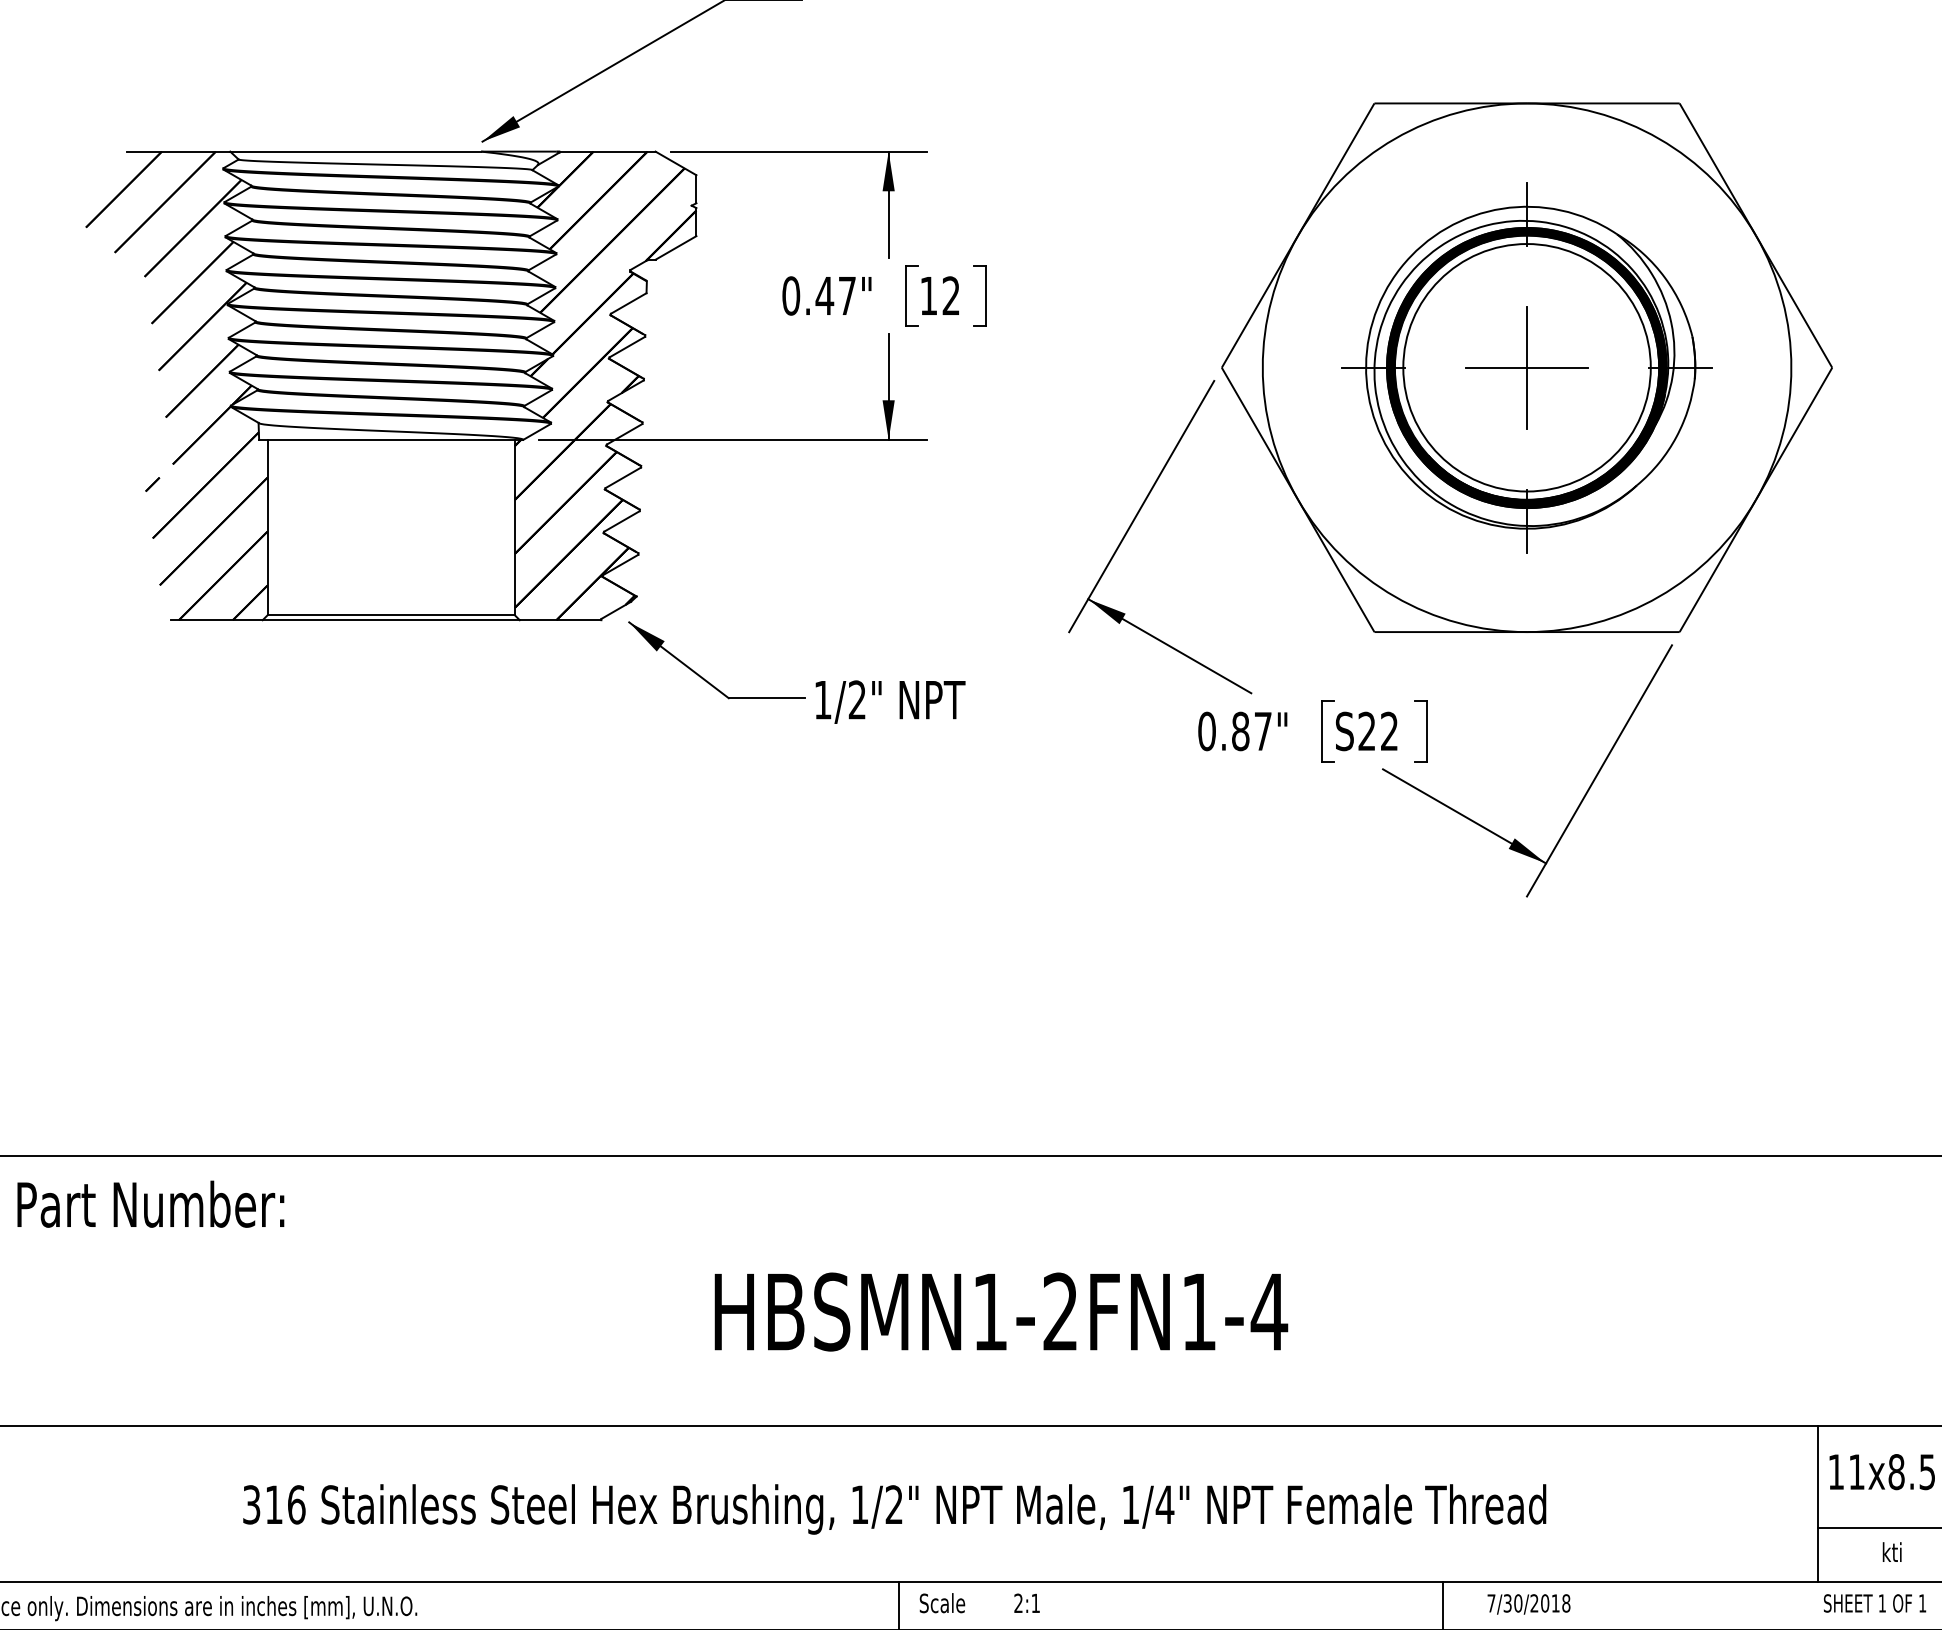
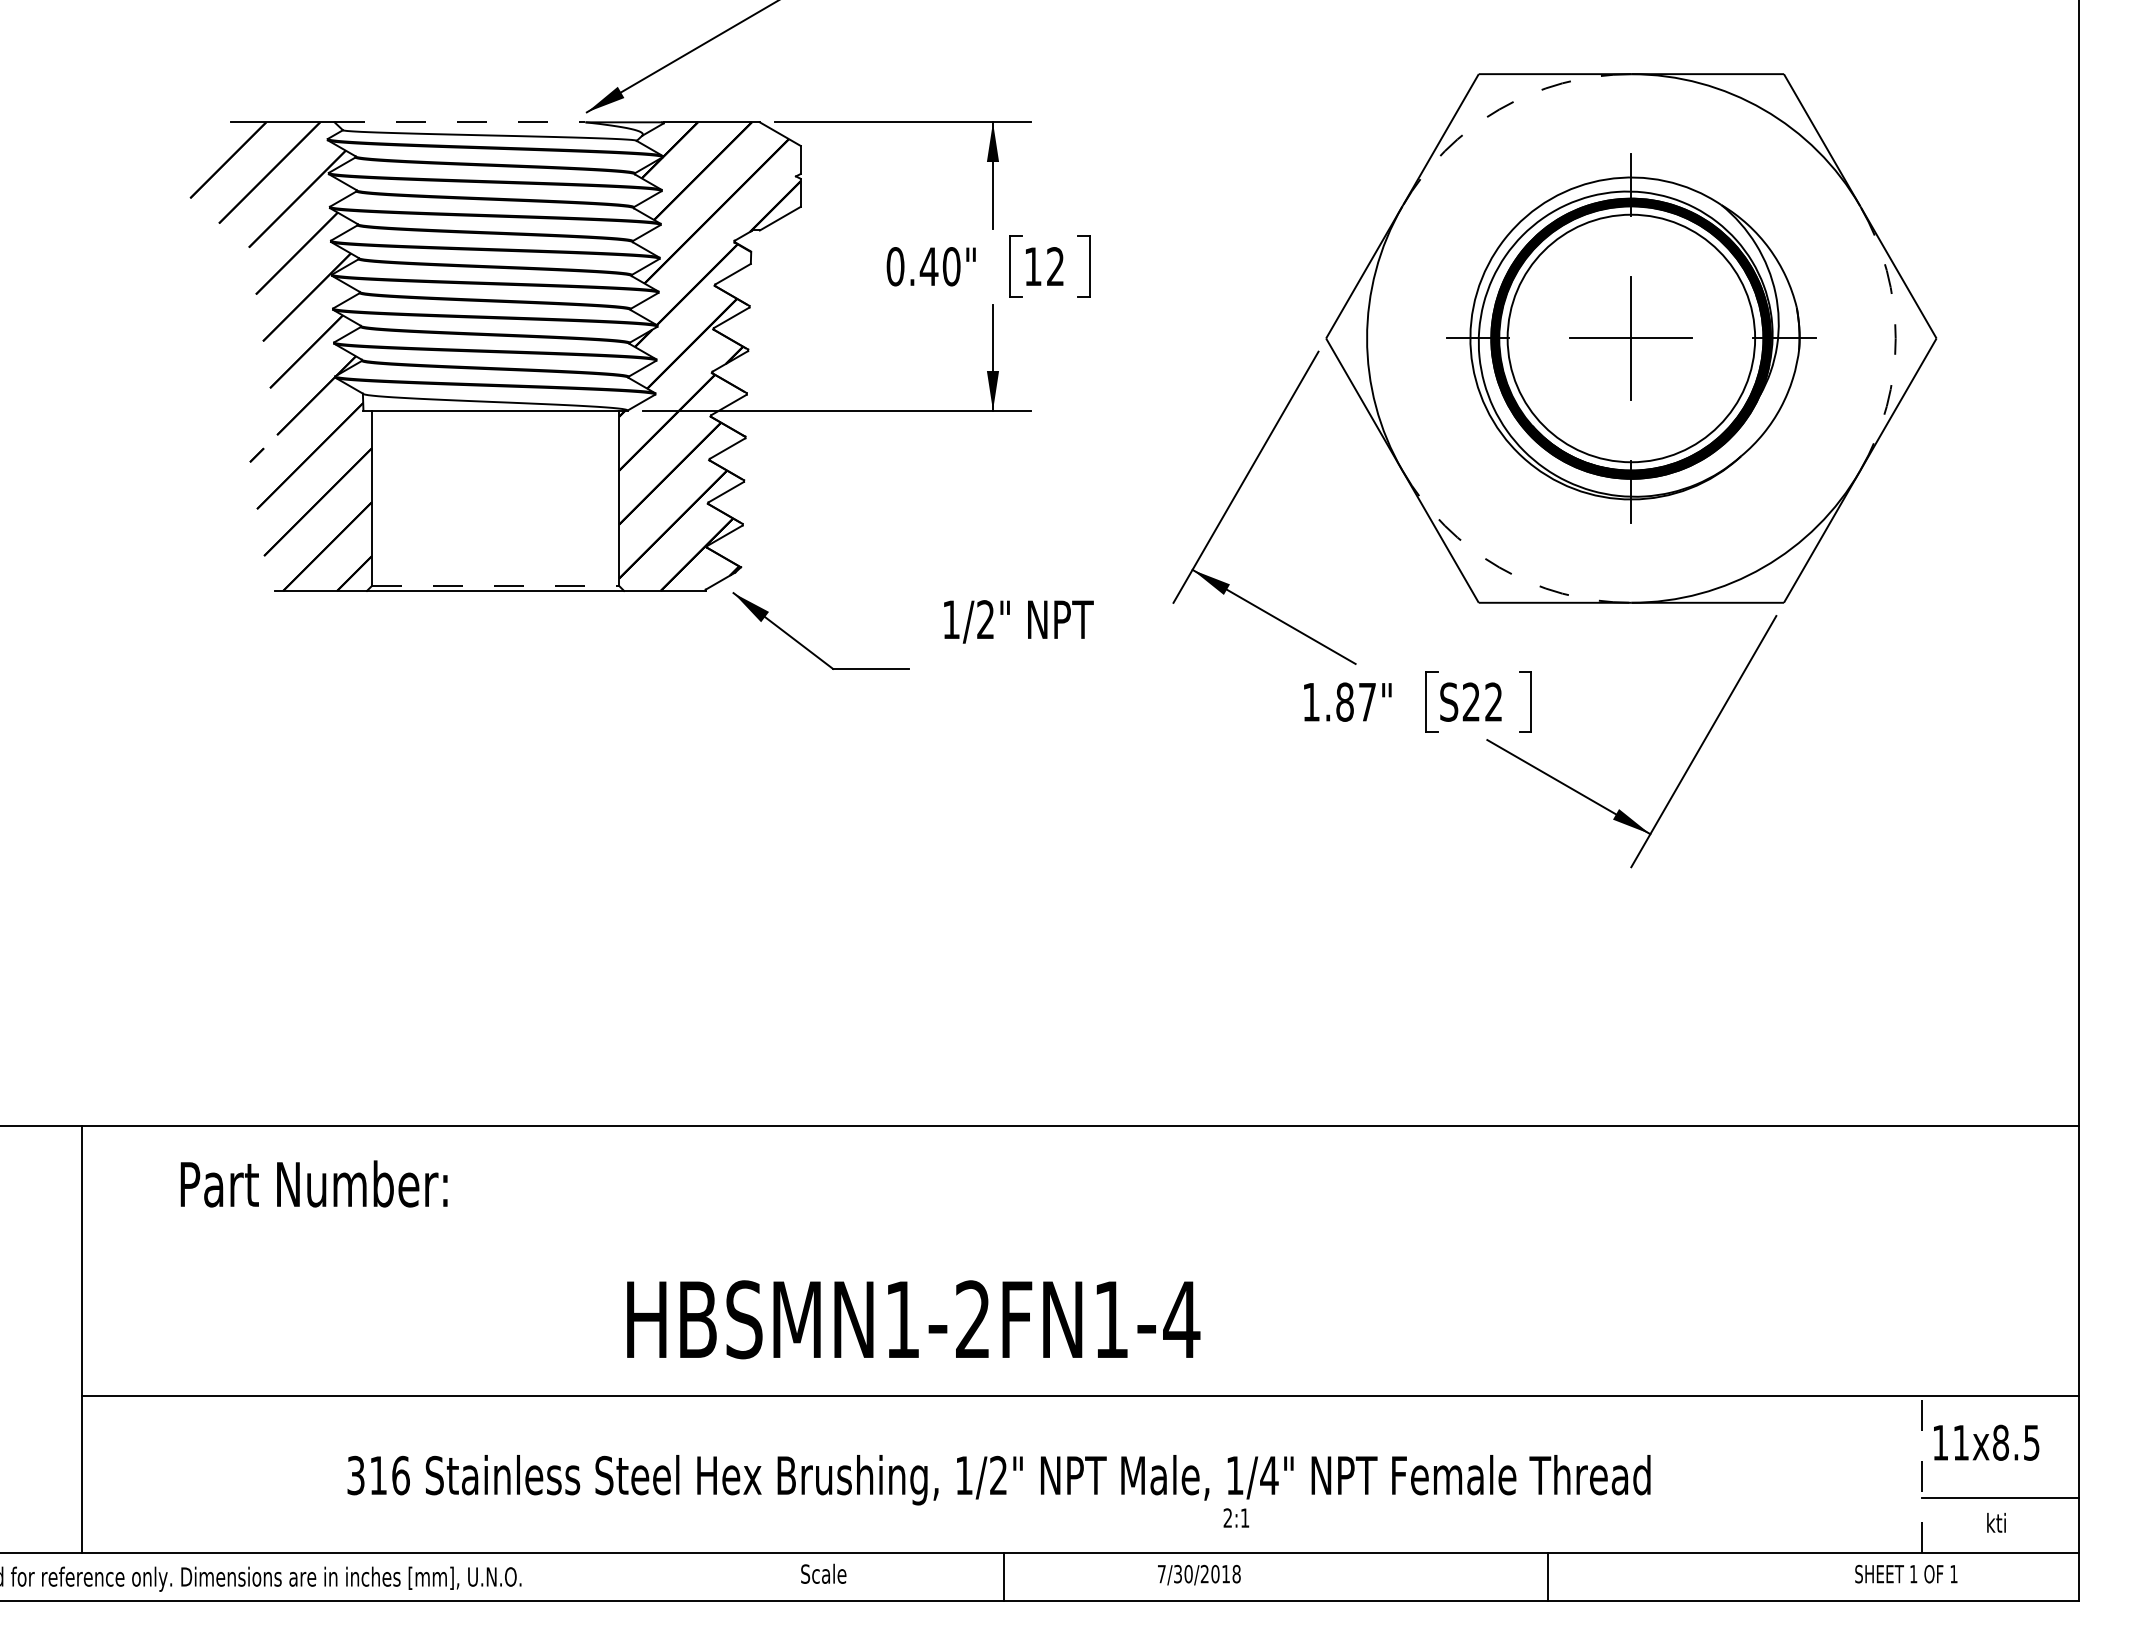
arc: (1395, 138) -> (1499, 109), solid -> dashed
line: (356, 151) -> (460, 122), solid -> dashed
text: (847, 295) -> (951, 266), 0.47" -> 0.40"
arc: (1791, 367) -> (1895, 338), solid -> dashed
arc: (1395, 596) -> (1499, 567), solid -> dashed
line: (391, 615) -> (495, 586), solid -> dashed
text: (890, 701) -> (1018, 621), moved
text: (1207, 730) -> (1311, 701), 0.87" -> 1.87"
text: (150, 1203) -> (313, 1183), moved
text: (1001, 1311) -> (913, 1319), moved
line: (1818, 1502) -> (1922, 1473), solid -> dashed
text: (942, 1602) -> (823, 1573), moved
text: (1027, 1602) -> (1236, 1517), moved
text: (1875, 1602) -> (1906, 1573), moved
text: (1529, 1603) -> (1199, 1574), moved

